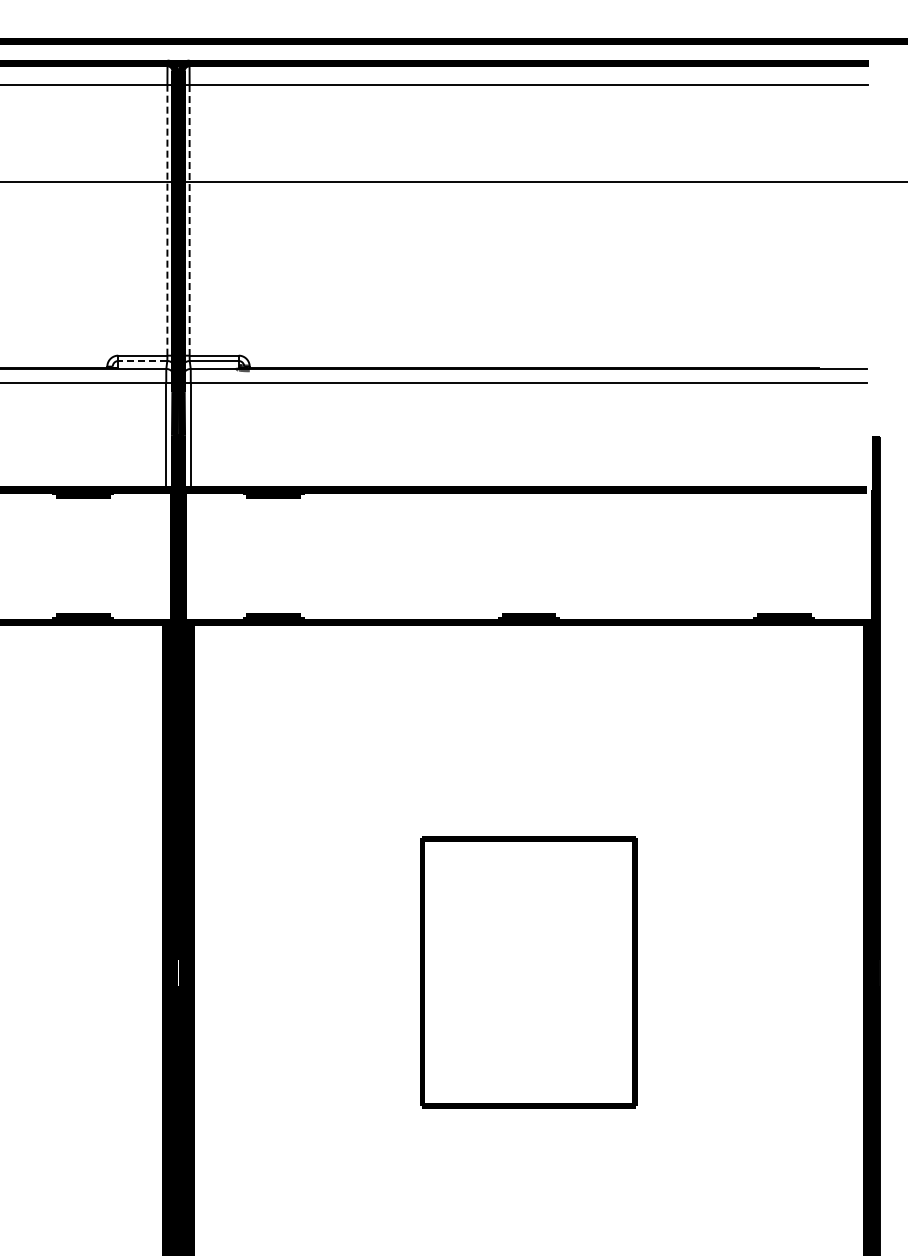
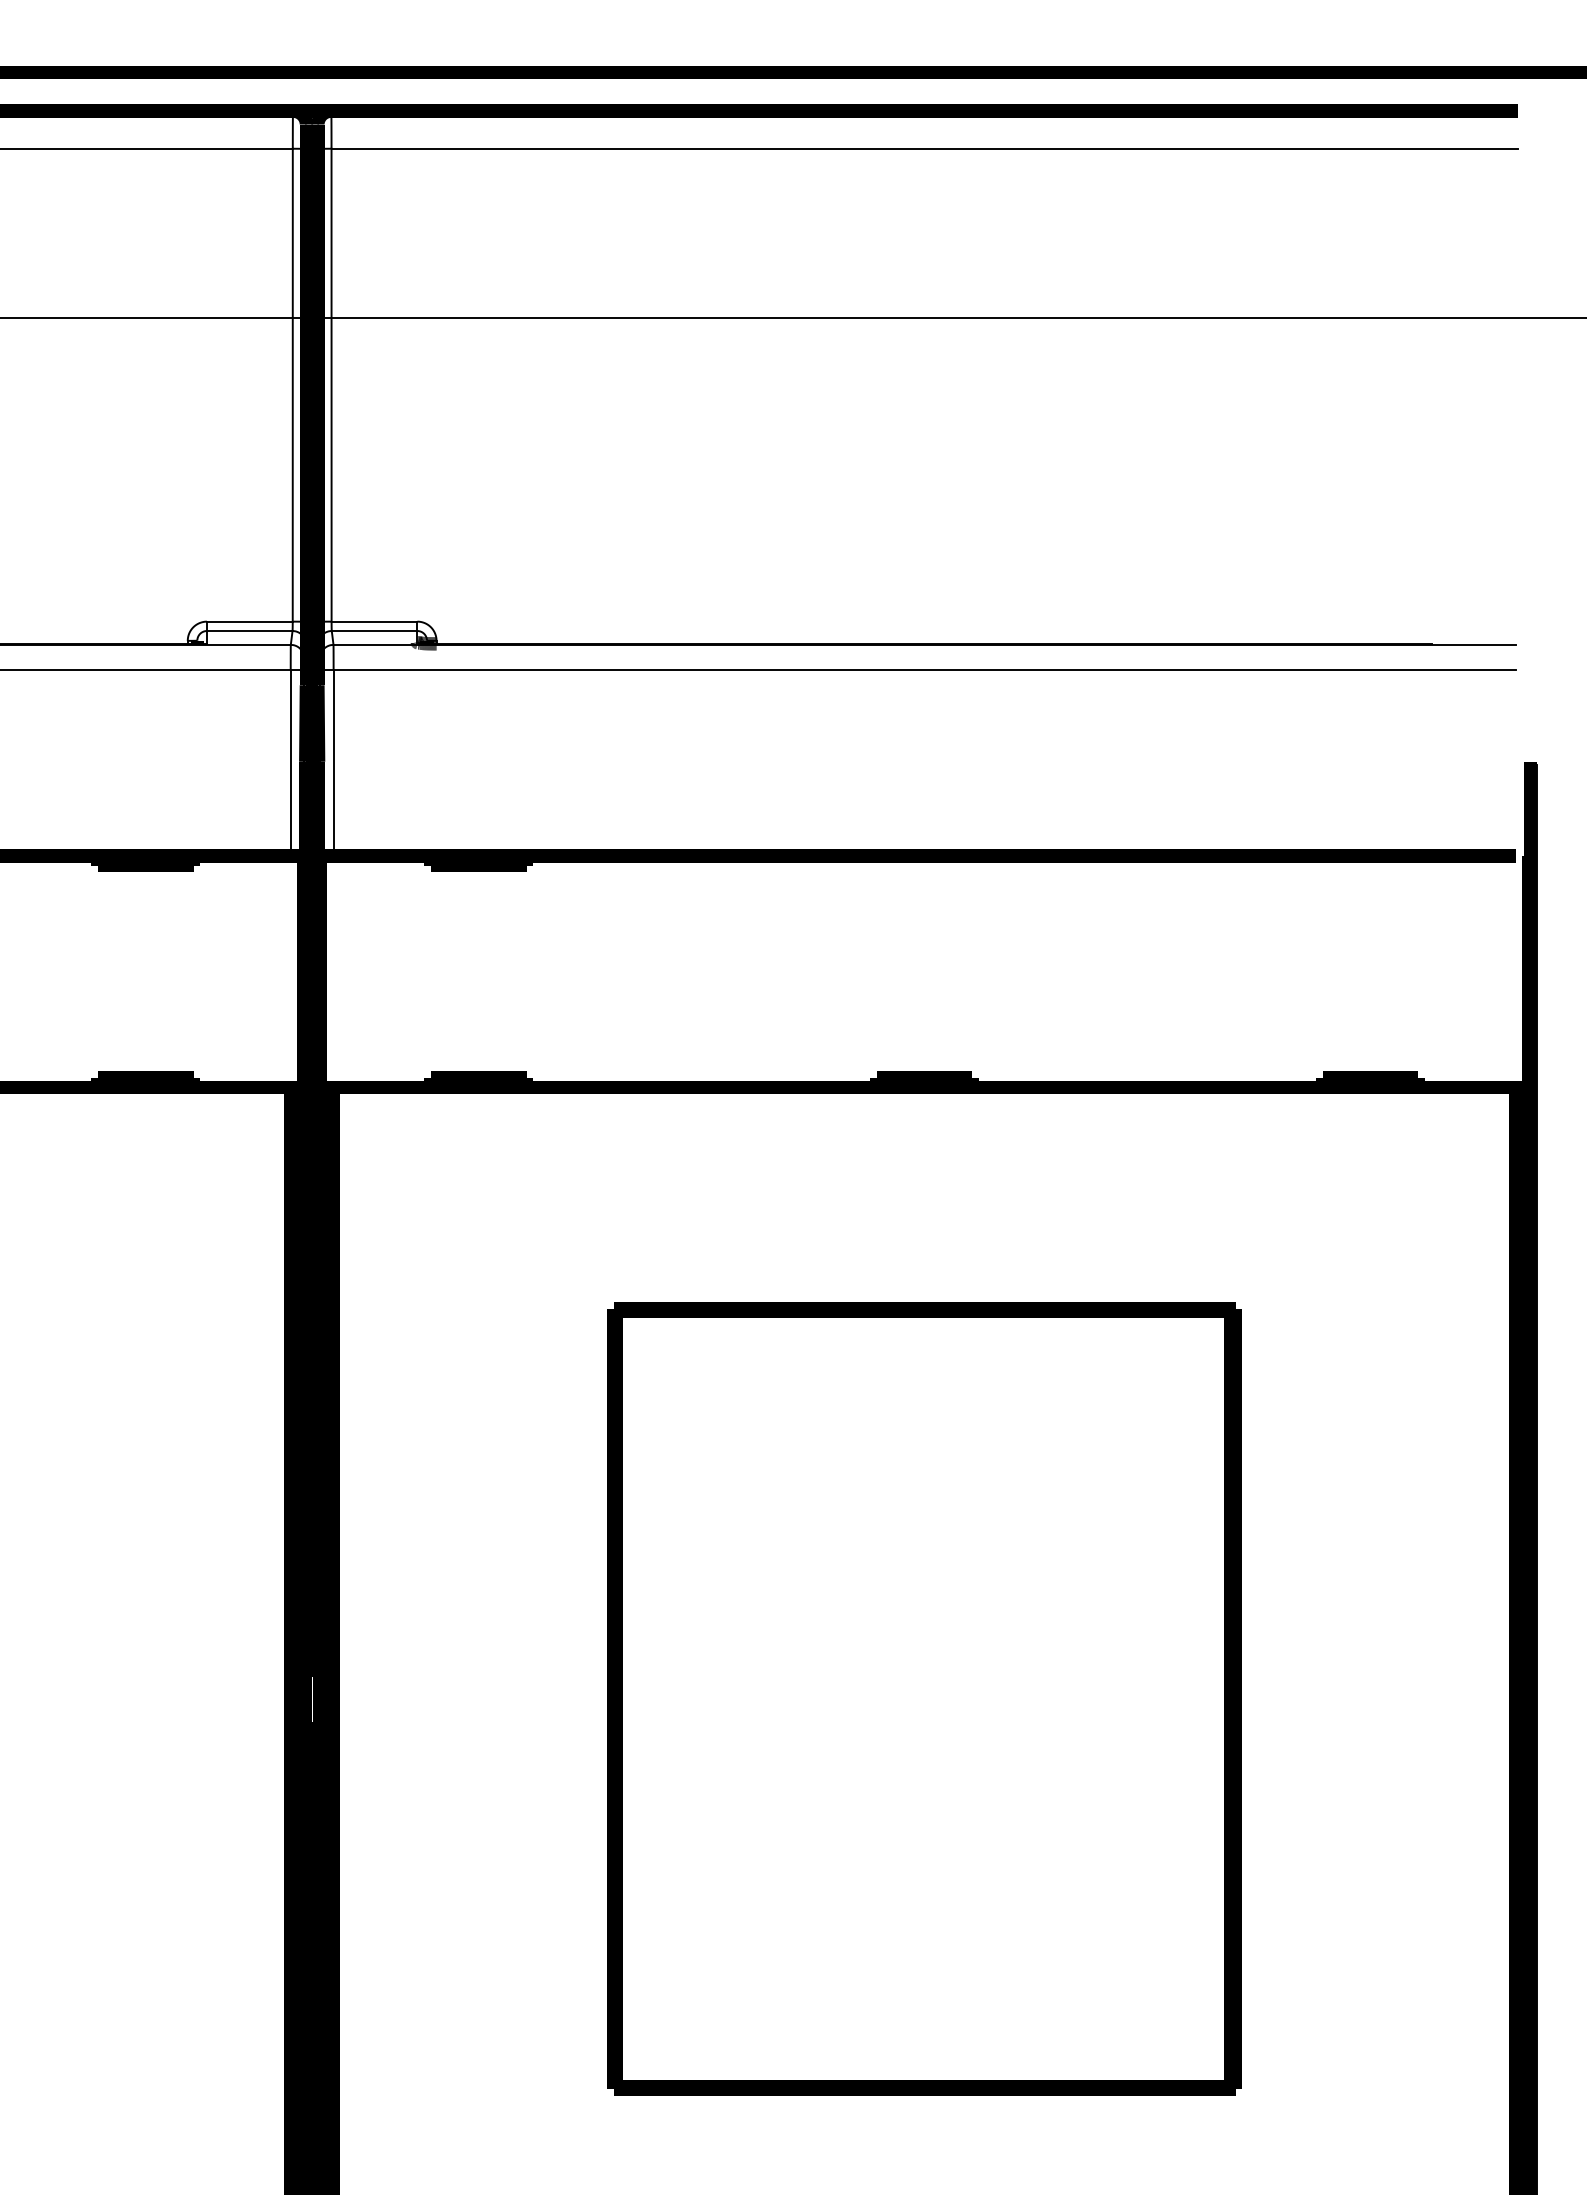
line: (167, 219) -> (292, 383), dashed -> solid
line: (189, 220) -> (331, 385), dashed -> solid
line: (142, 361) -> (249, 631), dashed -> solid
part: (528, 972) -> (923, 1699), size x1.67

